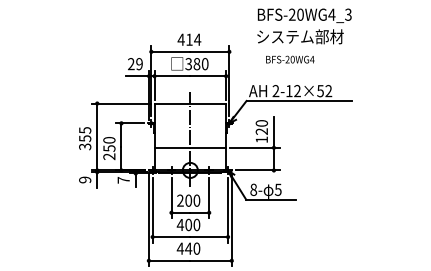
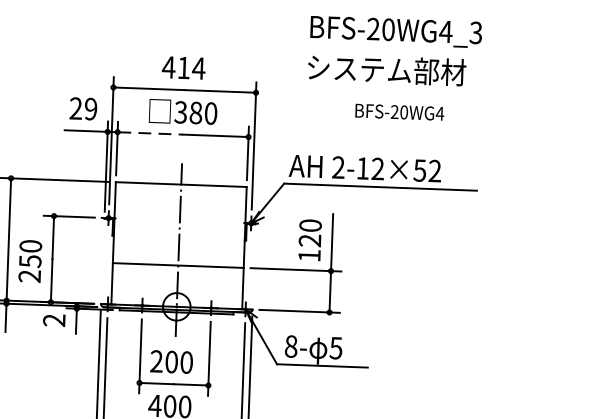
text: (290, 59) -> (400, 112), moved
line: (172, 76) -> (150, 133), solid -> dashed
text: (123, 180) -> (53, 320), 7 -> 2

